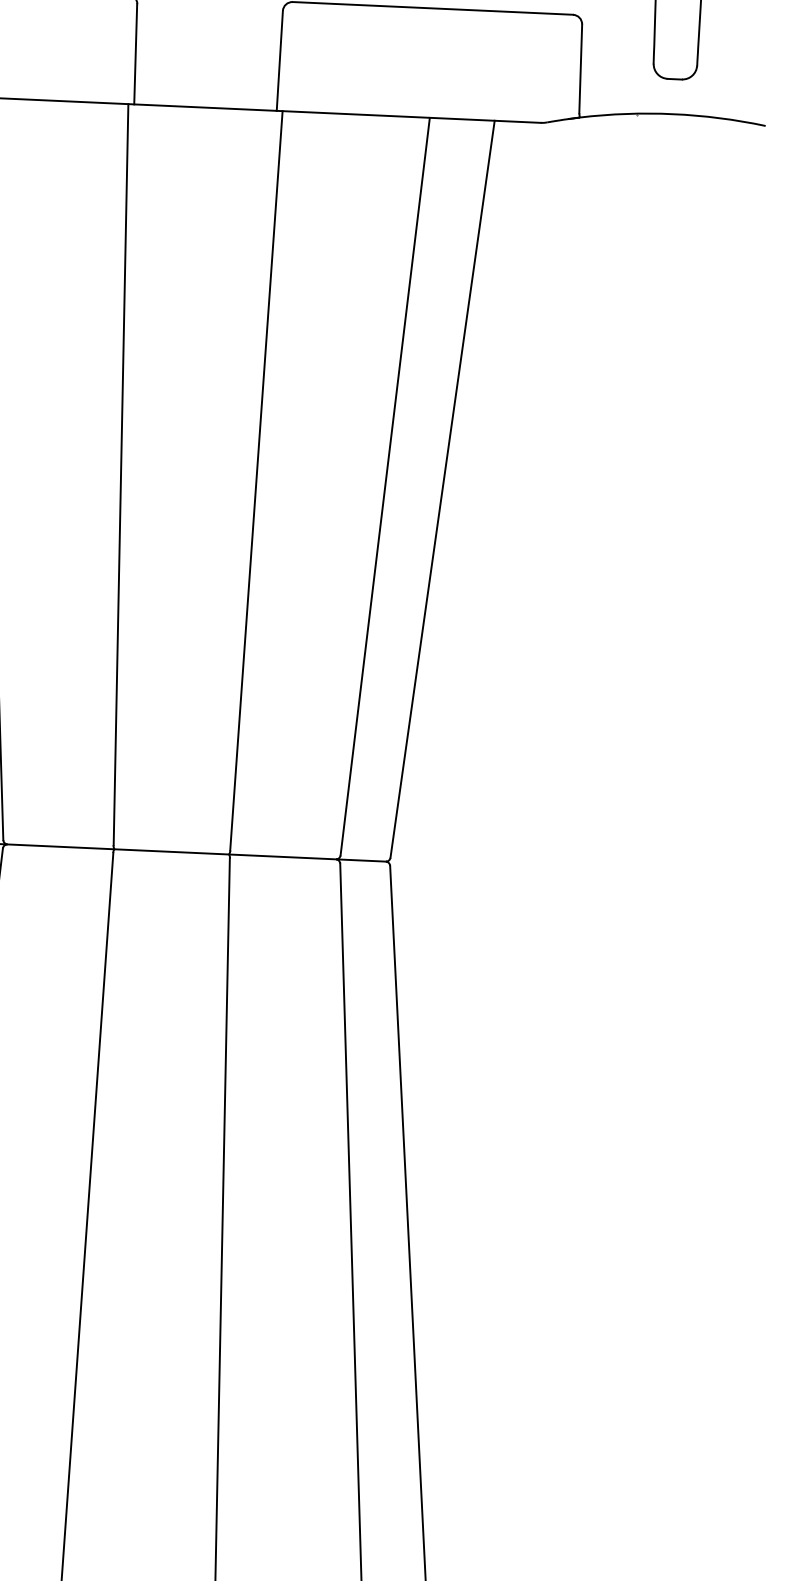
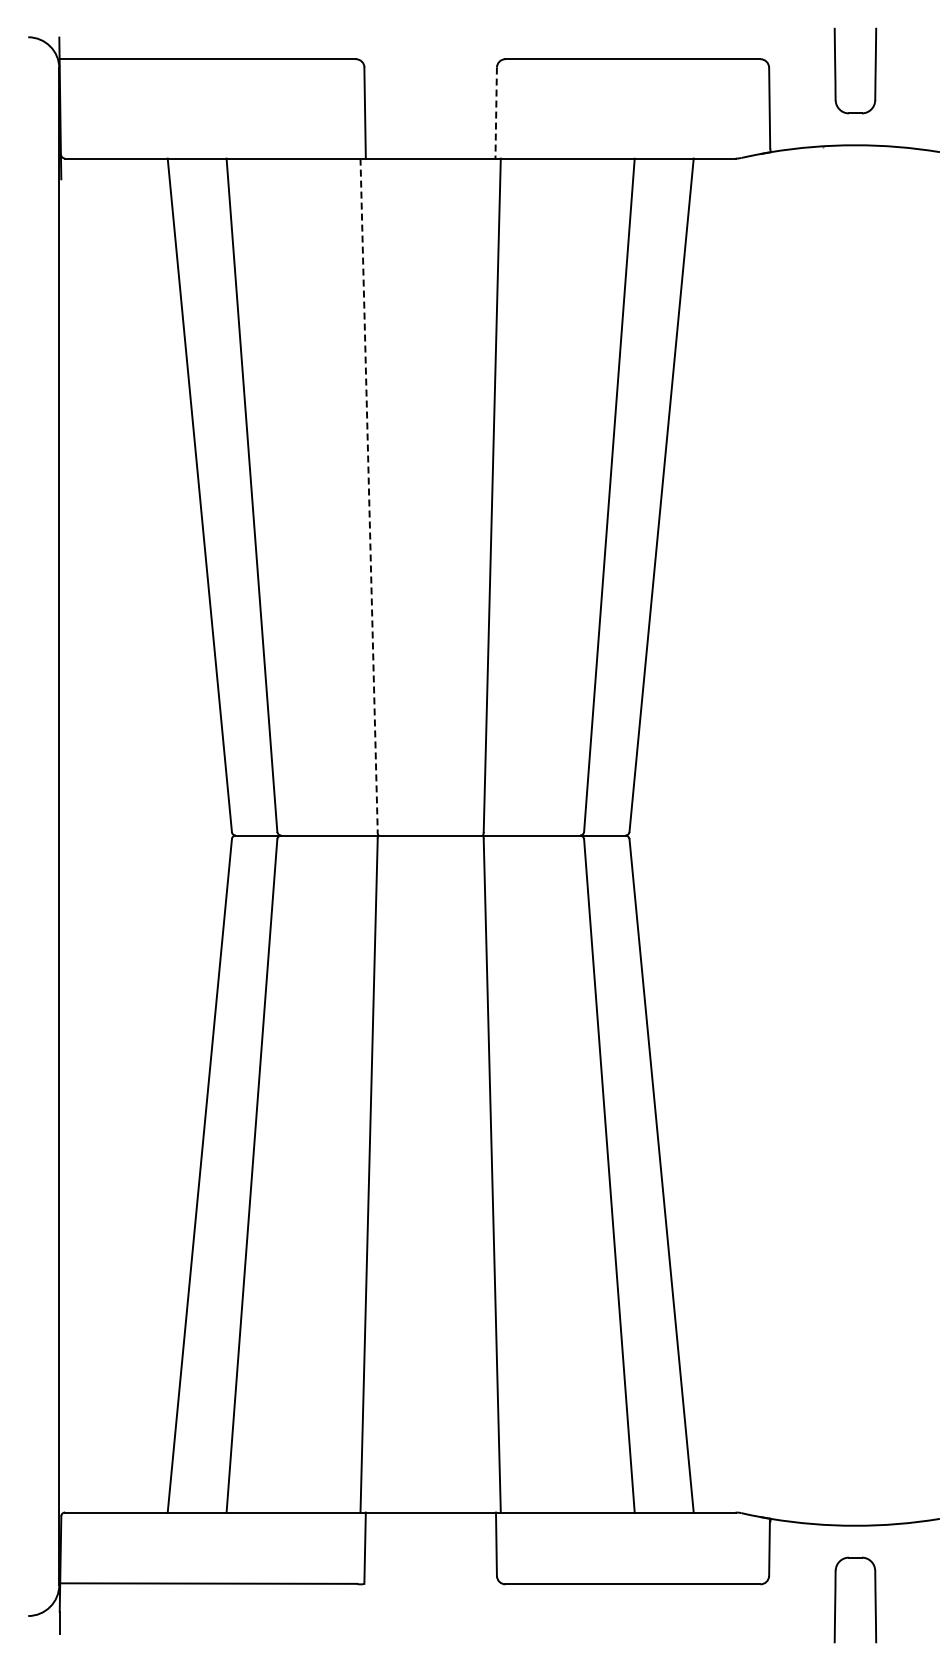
line: (280, 61) -> (496, 113), solid -> dashed
line: (121, 474) -> (369, 495), solid -> dashed

